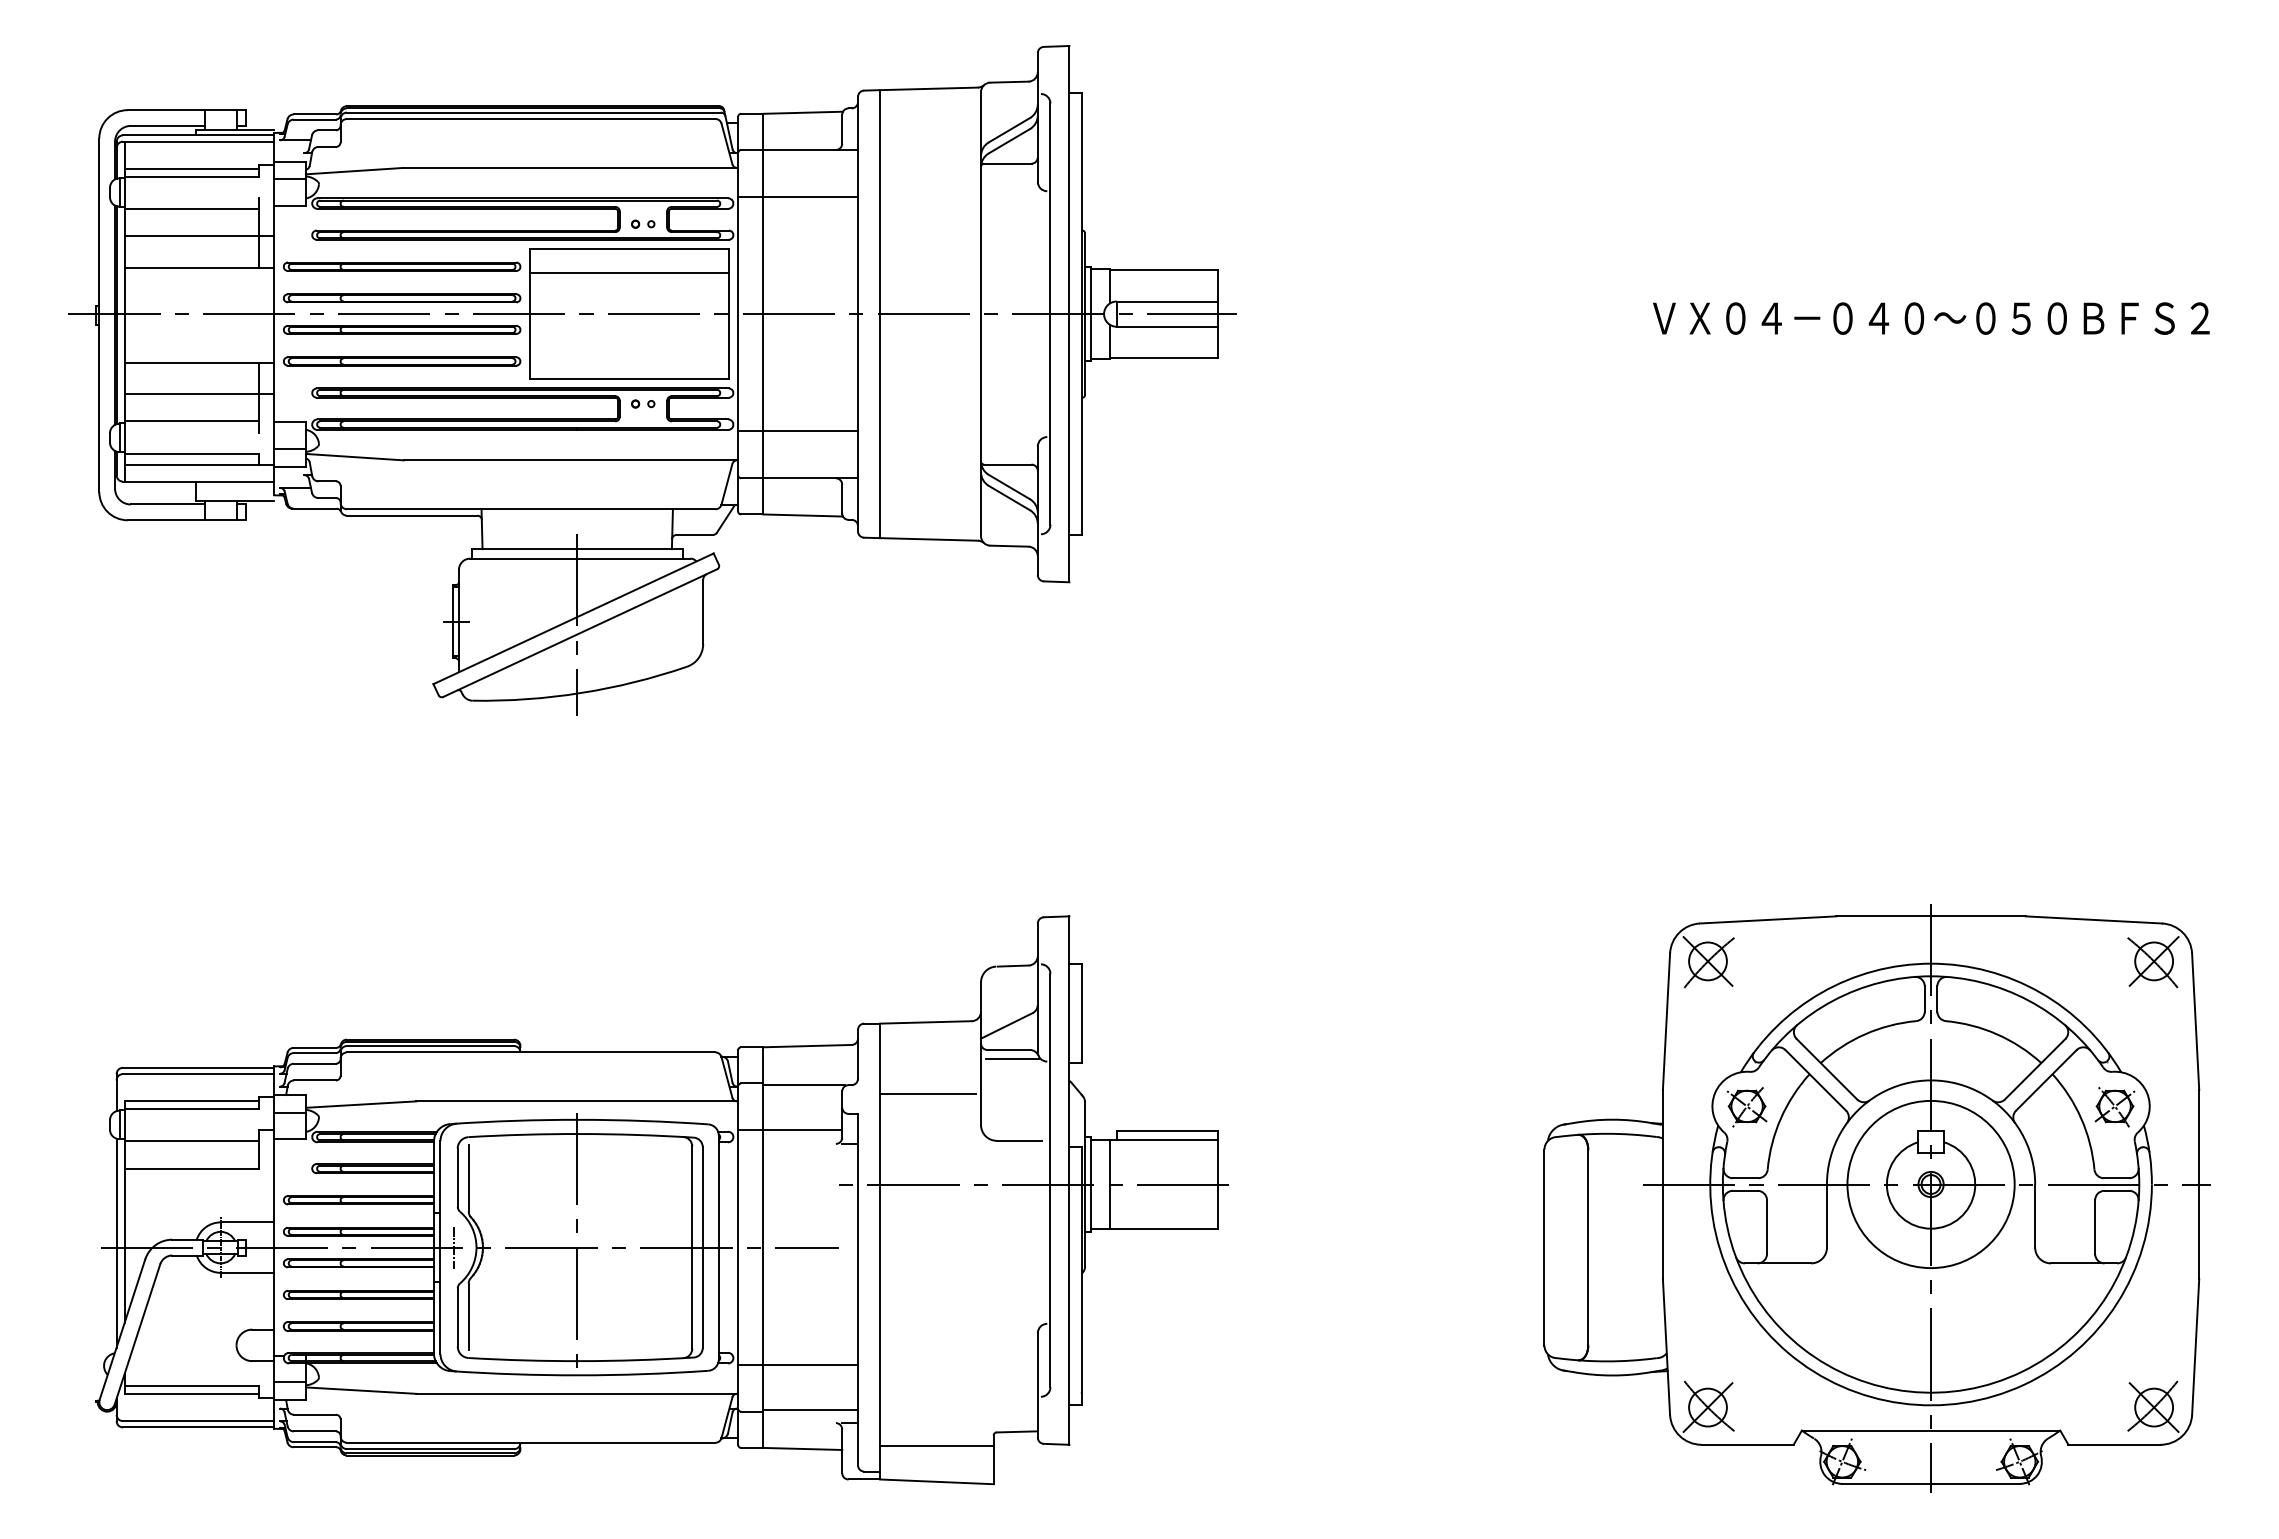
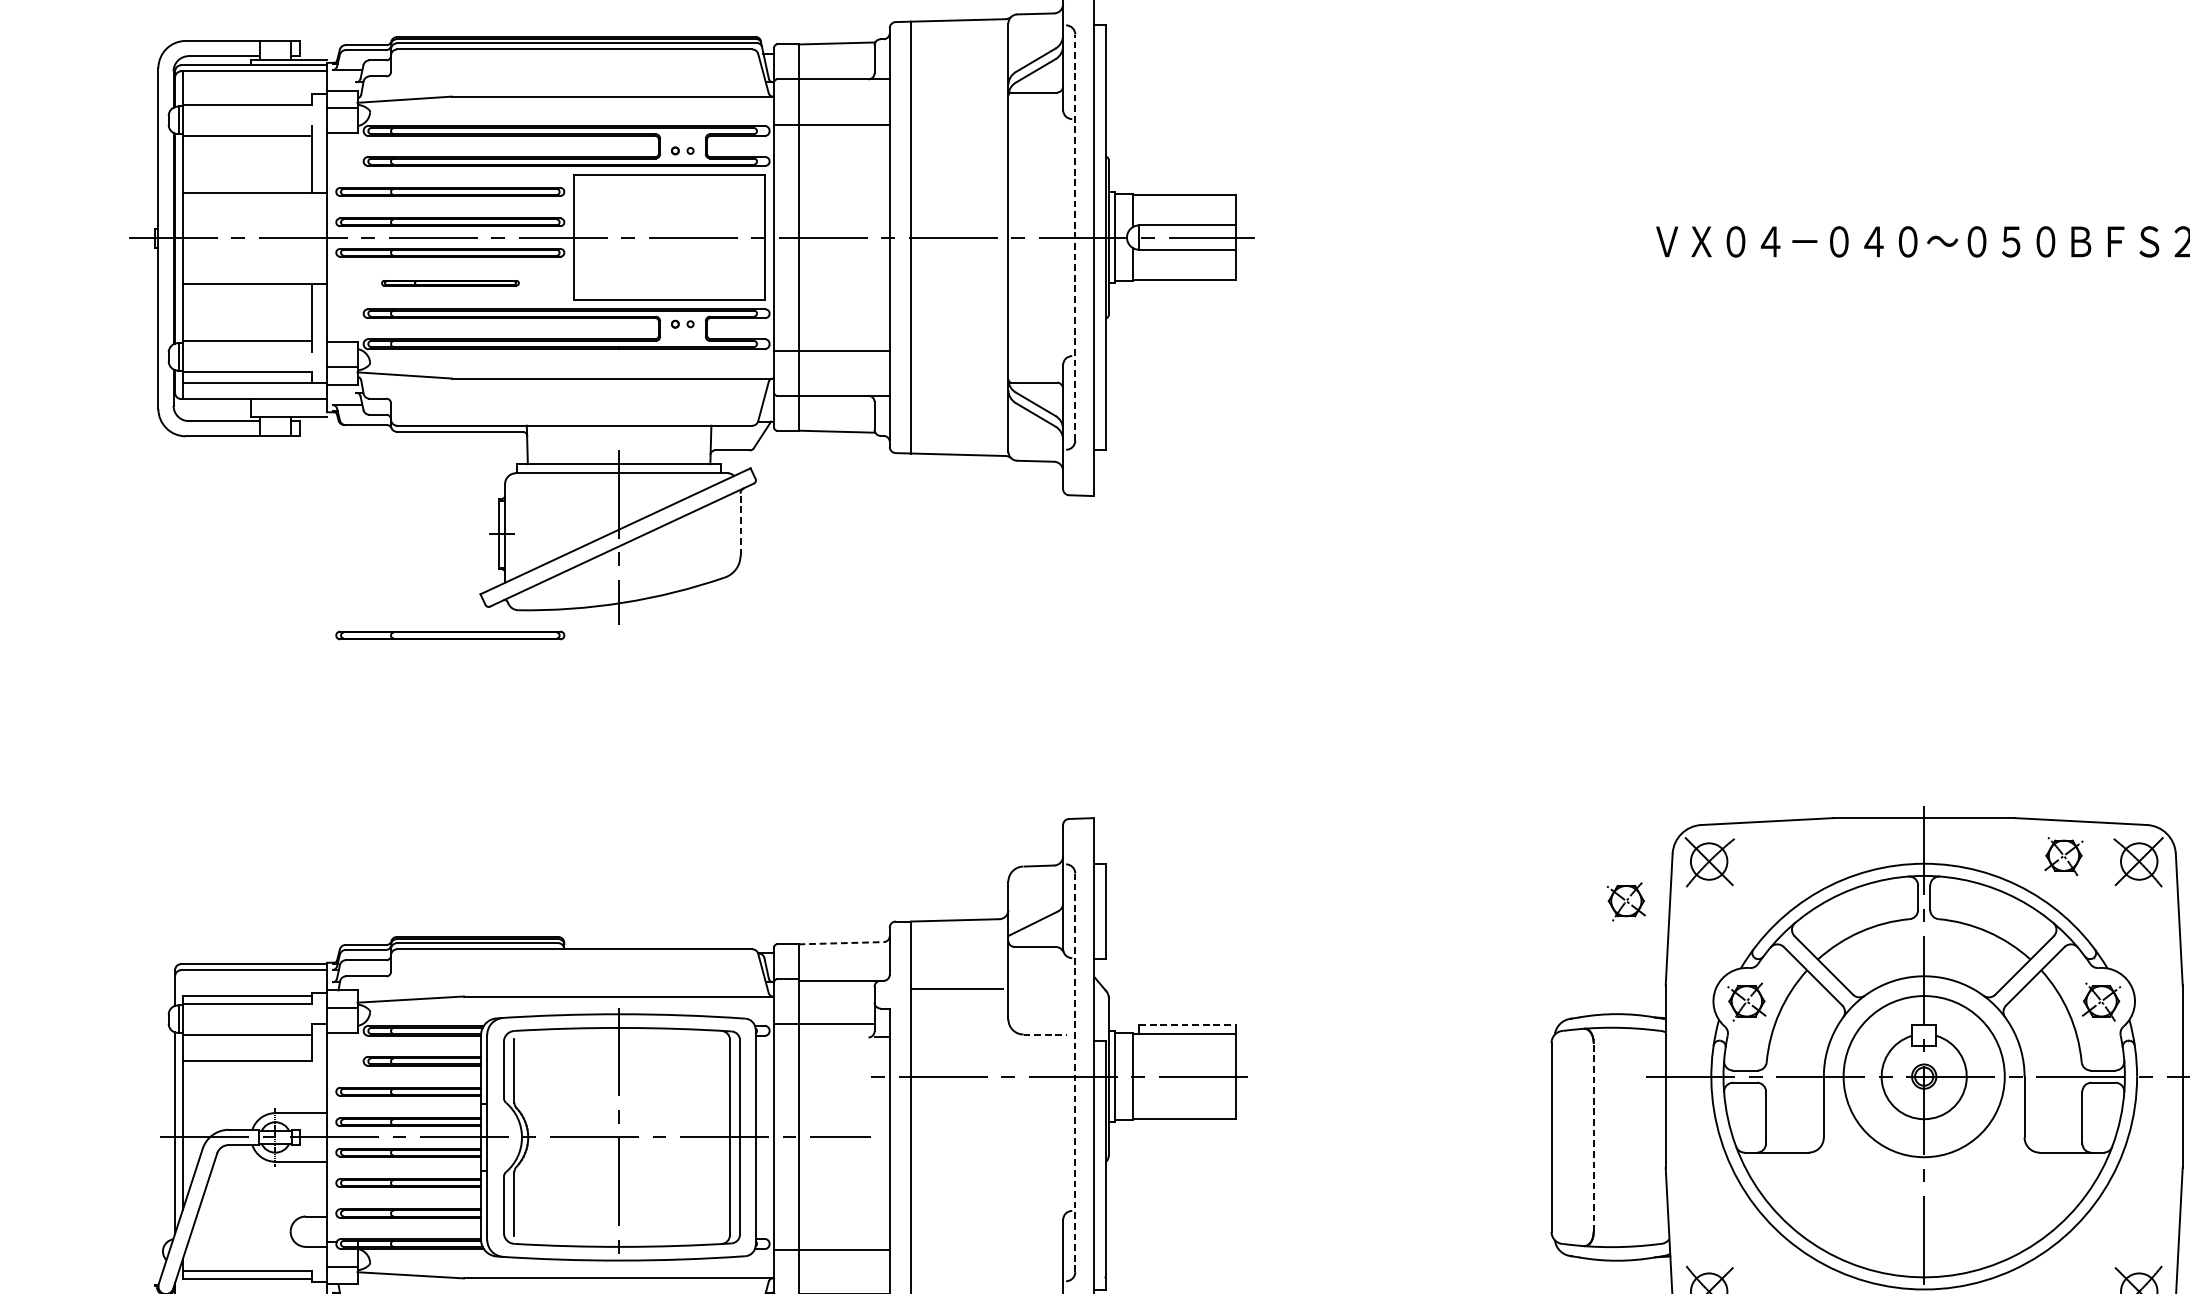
line: (191, 168) -> (247, 97), removed
line: (199, 236) -> (254, 162), removed
line: (628, 273) -> (668, 198), removed
line: (1050, 314) -> (1075, 237), solid -> dashed
part: (402, 361) -> (450, 283), size x0.6
line: (199, 394) -> (254, 315), removed
line: (703, 611) -> (740, 524), solid -> dashed
part: (402, 726) -> (450, 635), added
part: (2075, 956) -> (2063, 856), added
part: (1621, 1003) -> (1625, 902), added
line: (808, 1046) -> (842, 943), solid -> dashed
line: (1012, 1059) -> (1038, 956), removed
line: (1167, 1130) -> (1188, 1024), solid -> dashed
line: (1019, 1140) -> (1045, 1034), solid -> dashed
line: (1050, 1180) -> (1075, 1072), solid -> dashed
line: (454, 1247) -> (500, 1137), removed
line: (1588, 1247) -> (1593, 1137), solid -> dashed

